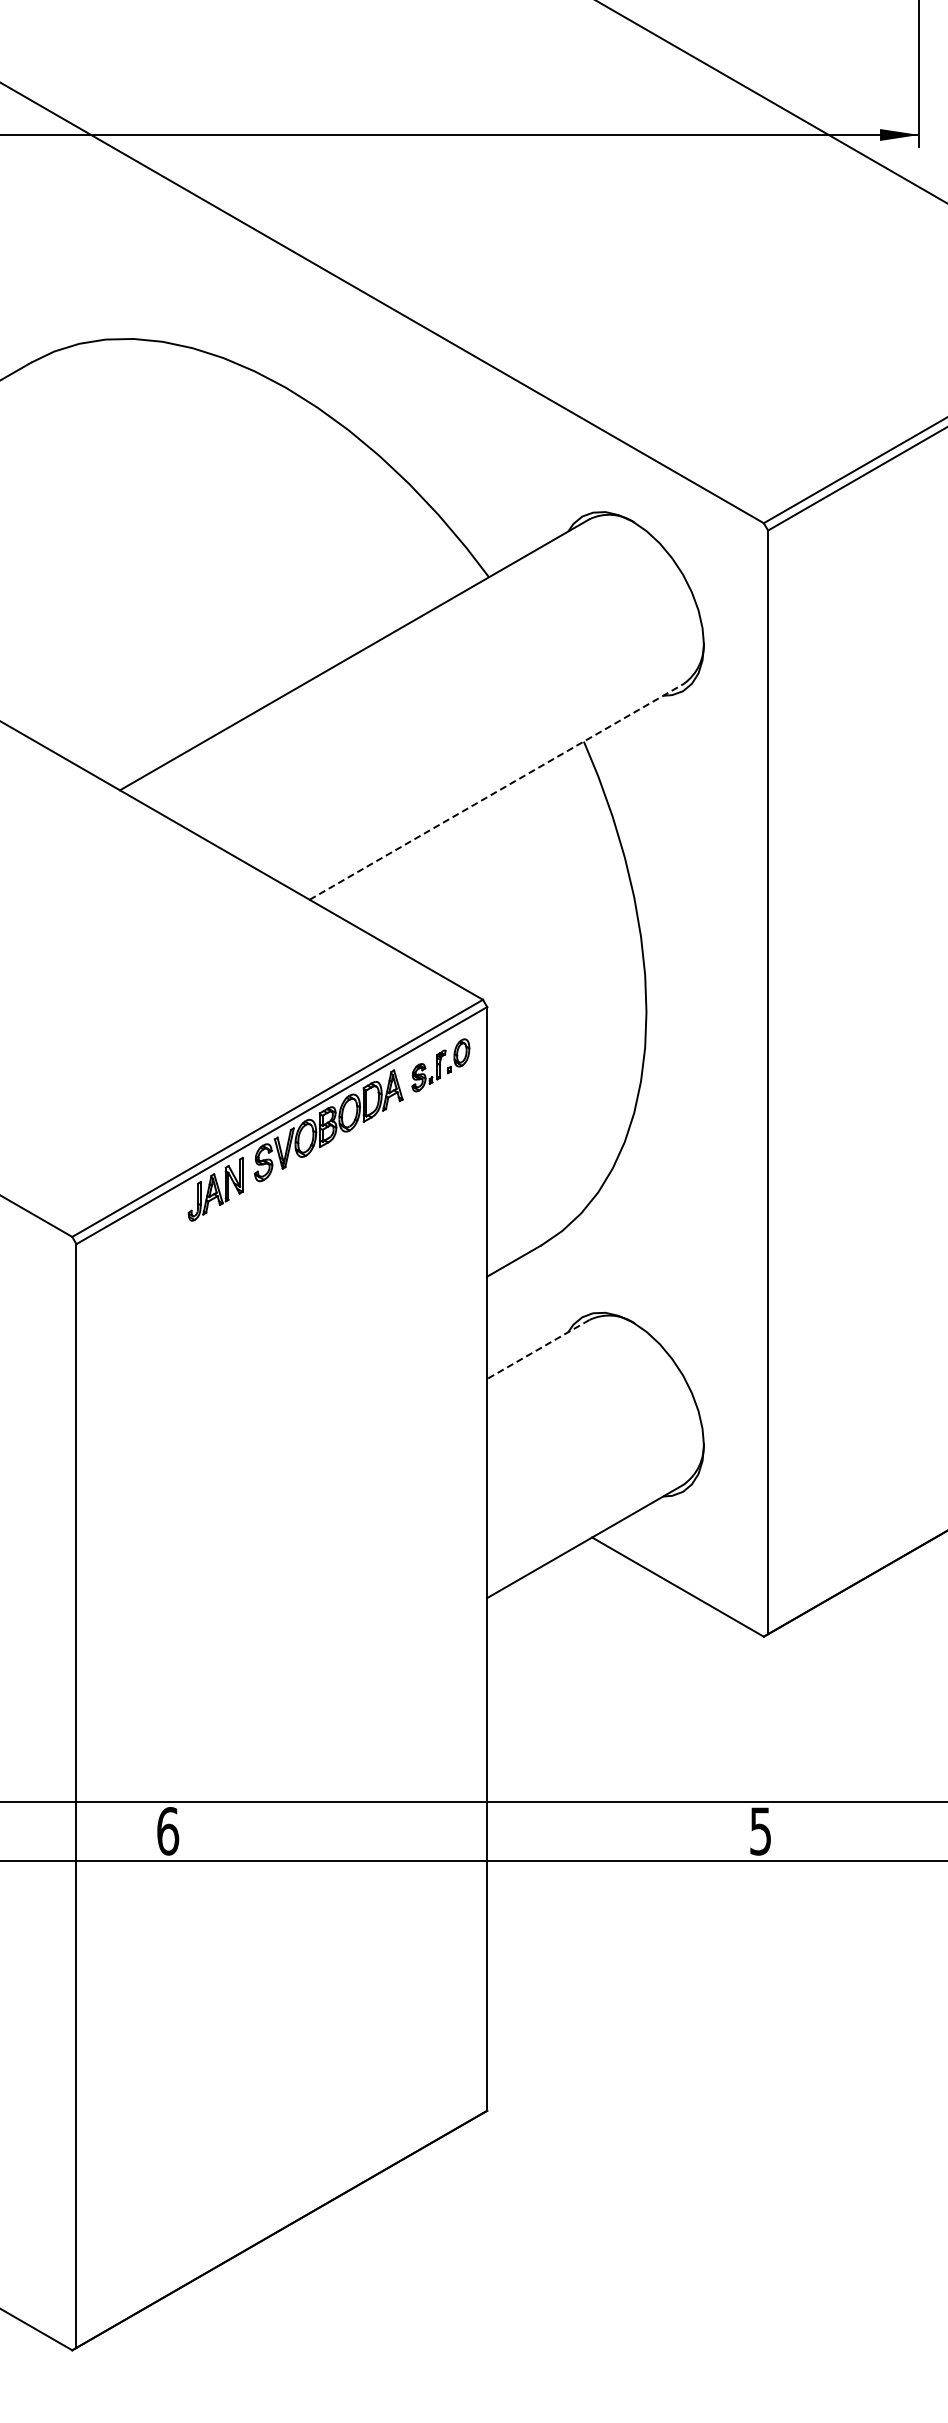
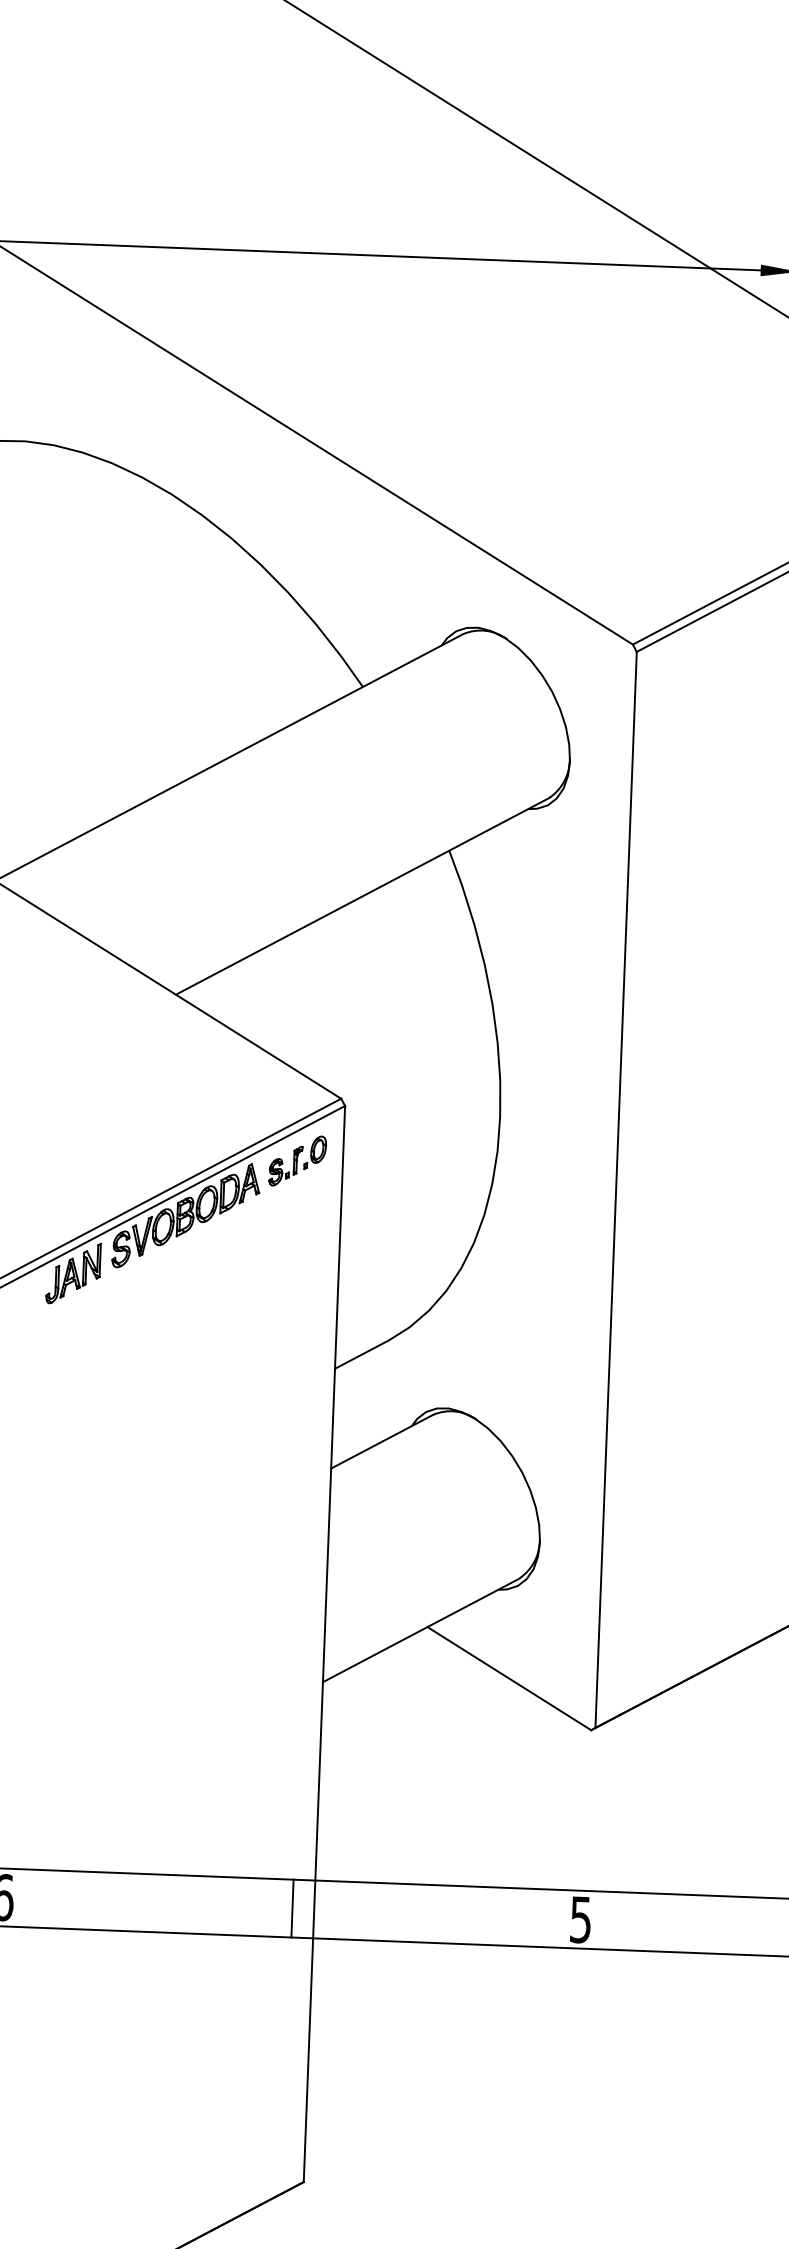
line: (497, 791) -> (363, 896), dashed -> solid
line: (538, 1349) -> (382, 1441), dashed -> solid
line: (464, 1830) -> (292, 1907), added

